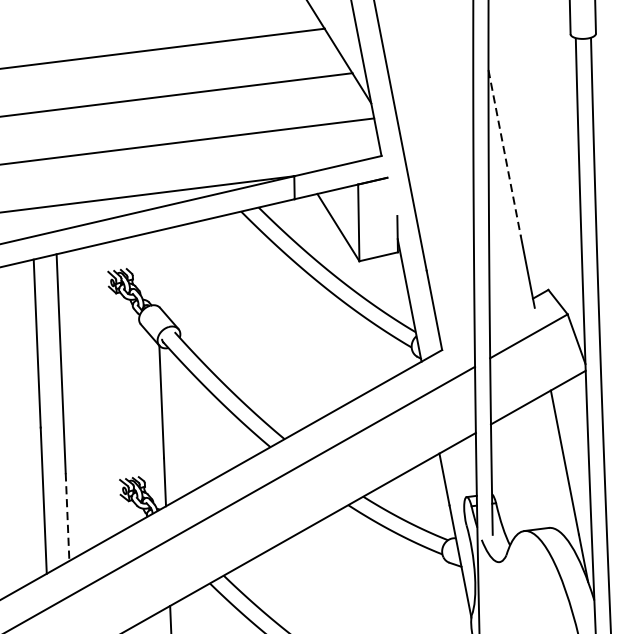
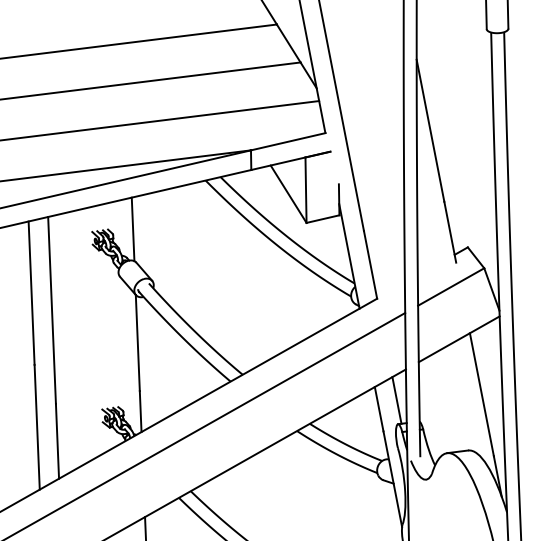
line: (504, 154) -> (430, 131), dashed -> solid
line: (155, 268) -> (132, 229), added
line: (464, 469) -> (396, 400), added
line: (67, 517) -> (57, 441), dashed -> solid

